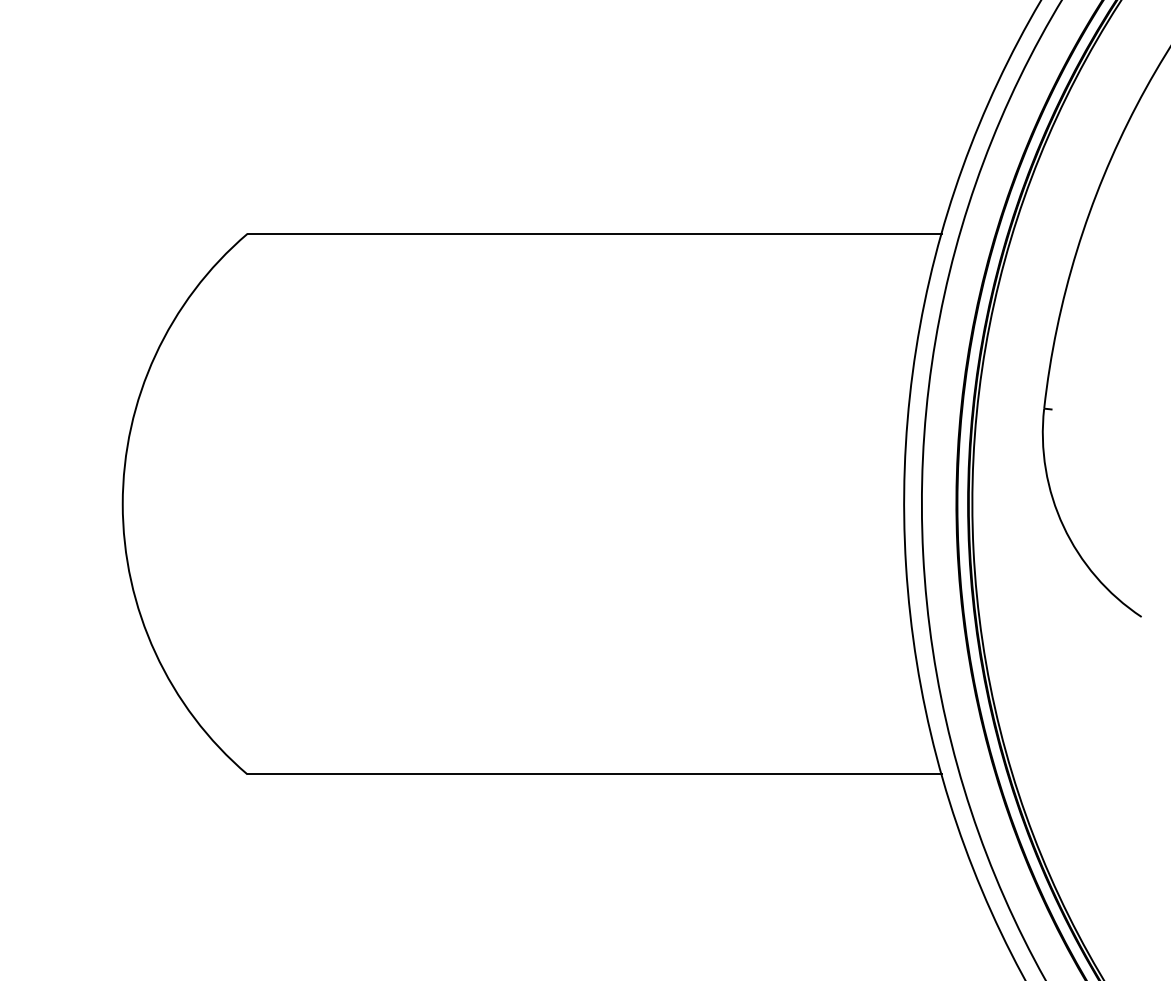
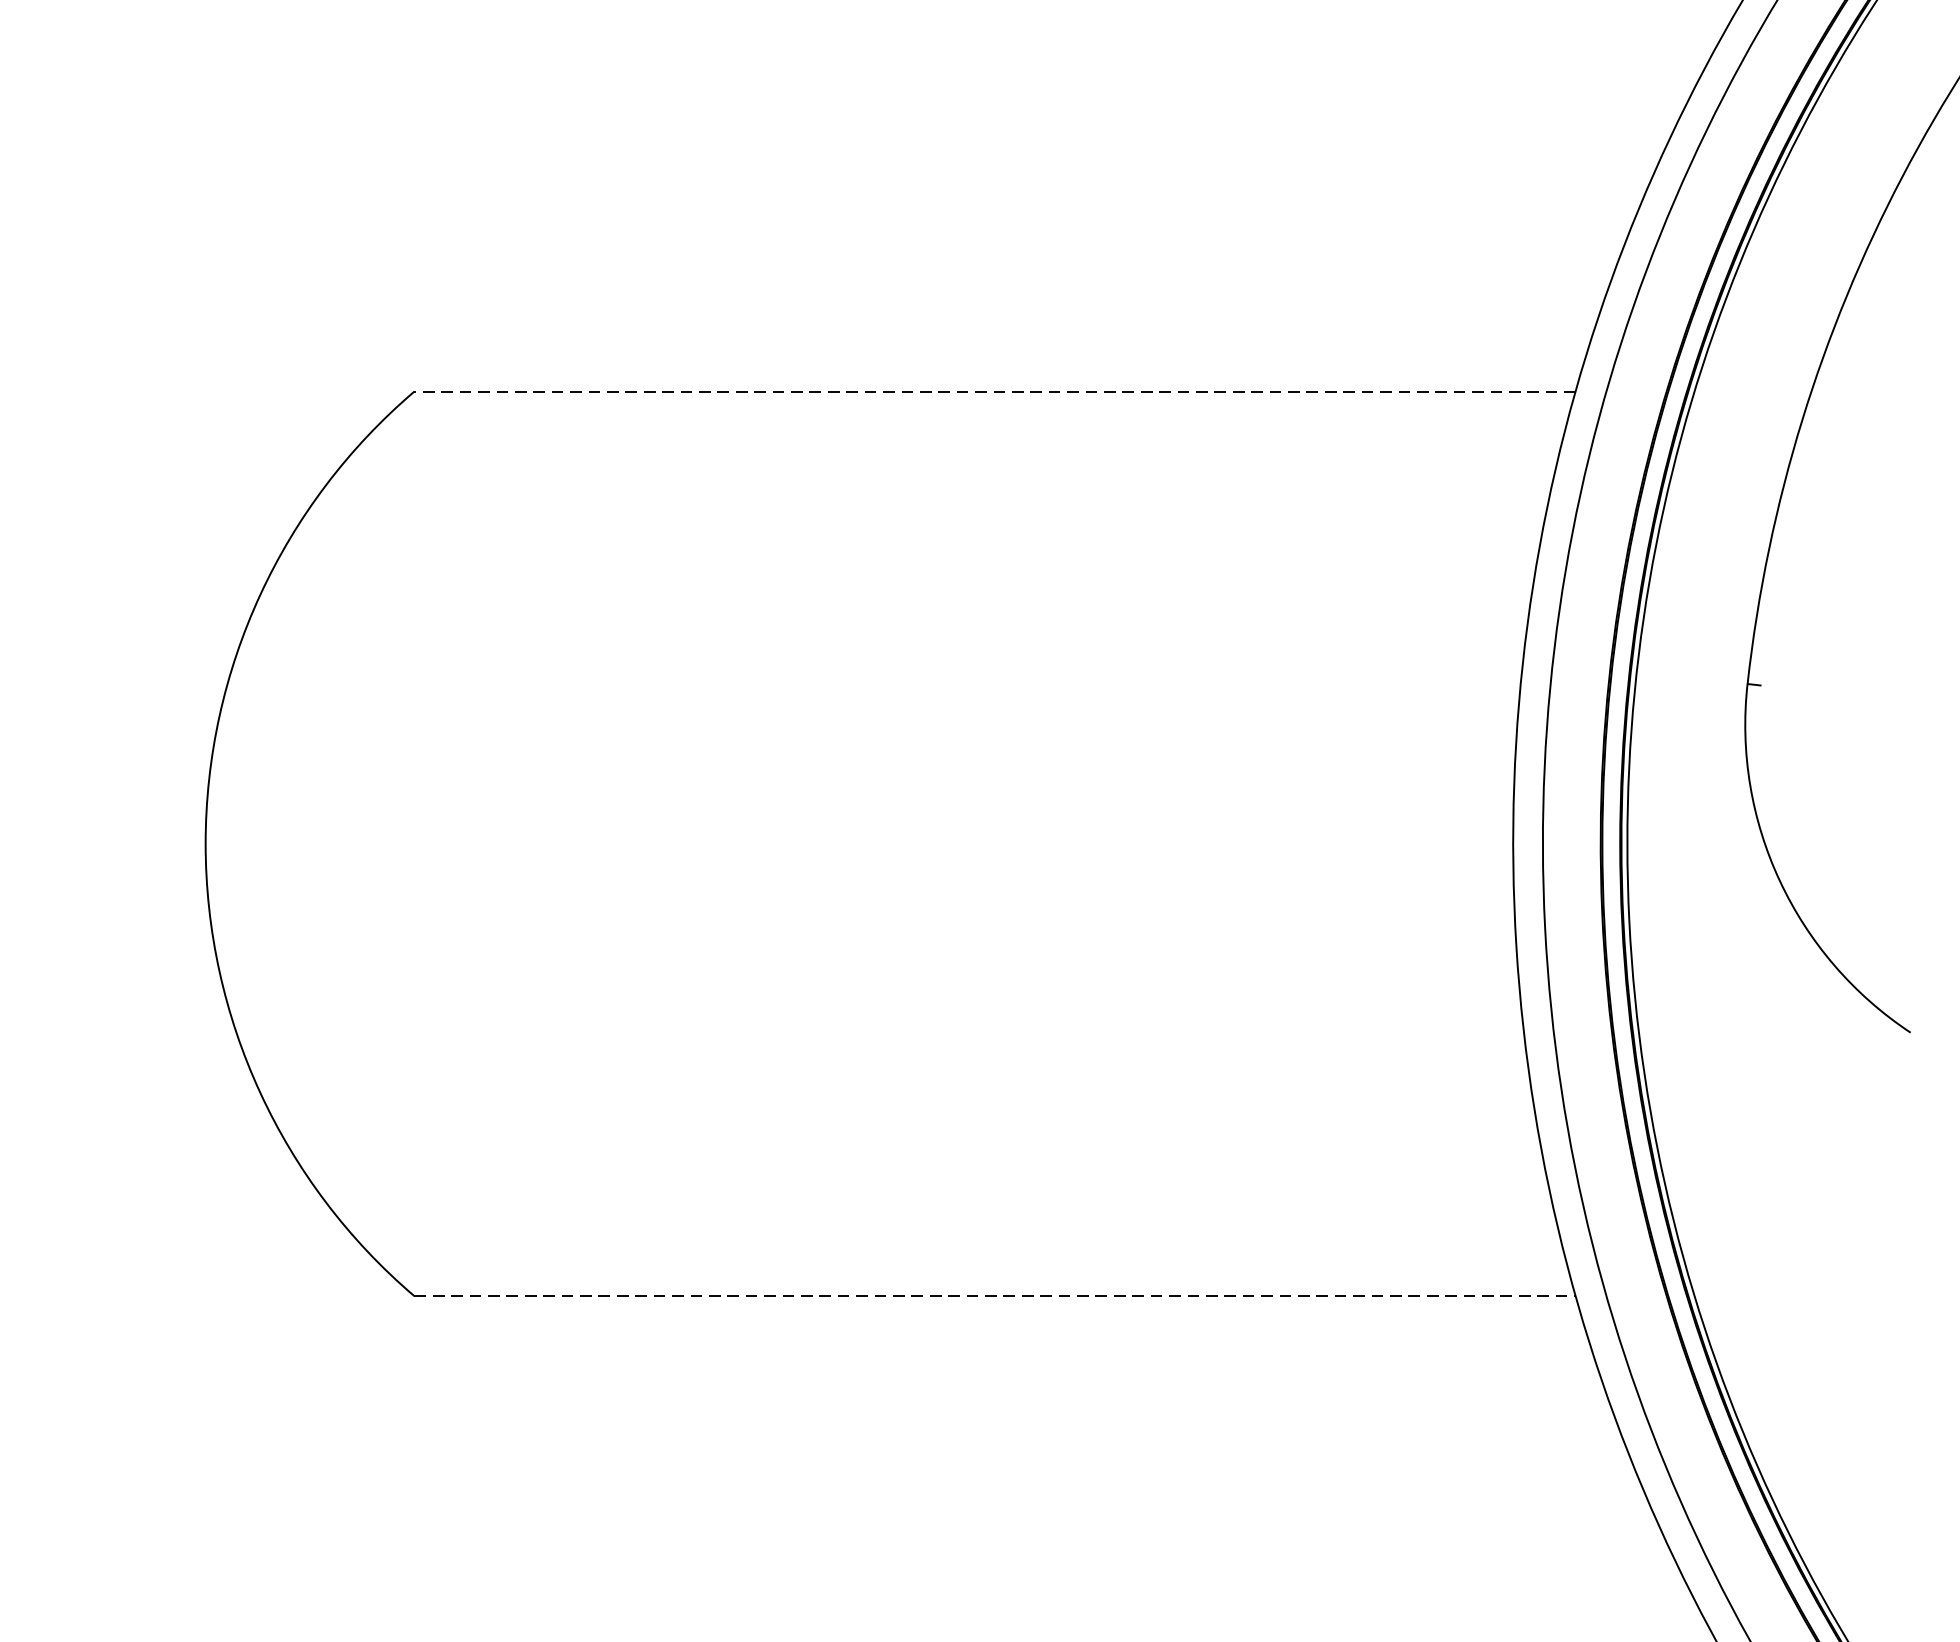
line: (594, 233) -> (995, 390), solid -> dashed
line: (595, 774) -> (996, 1296), solid -> dashed

